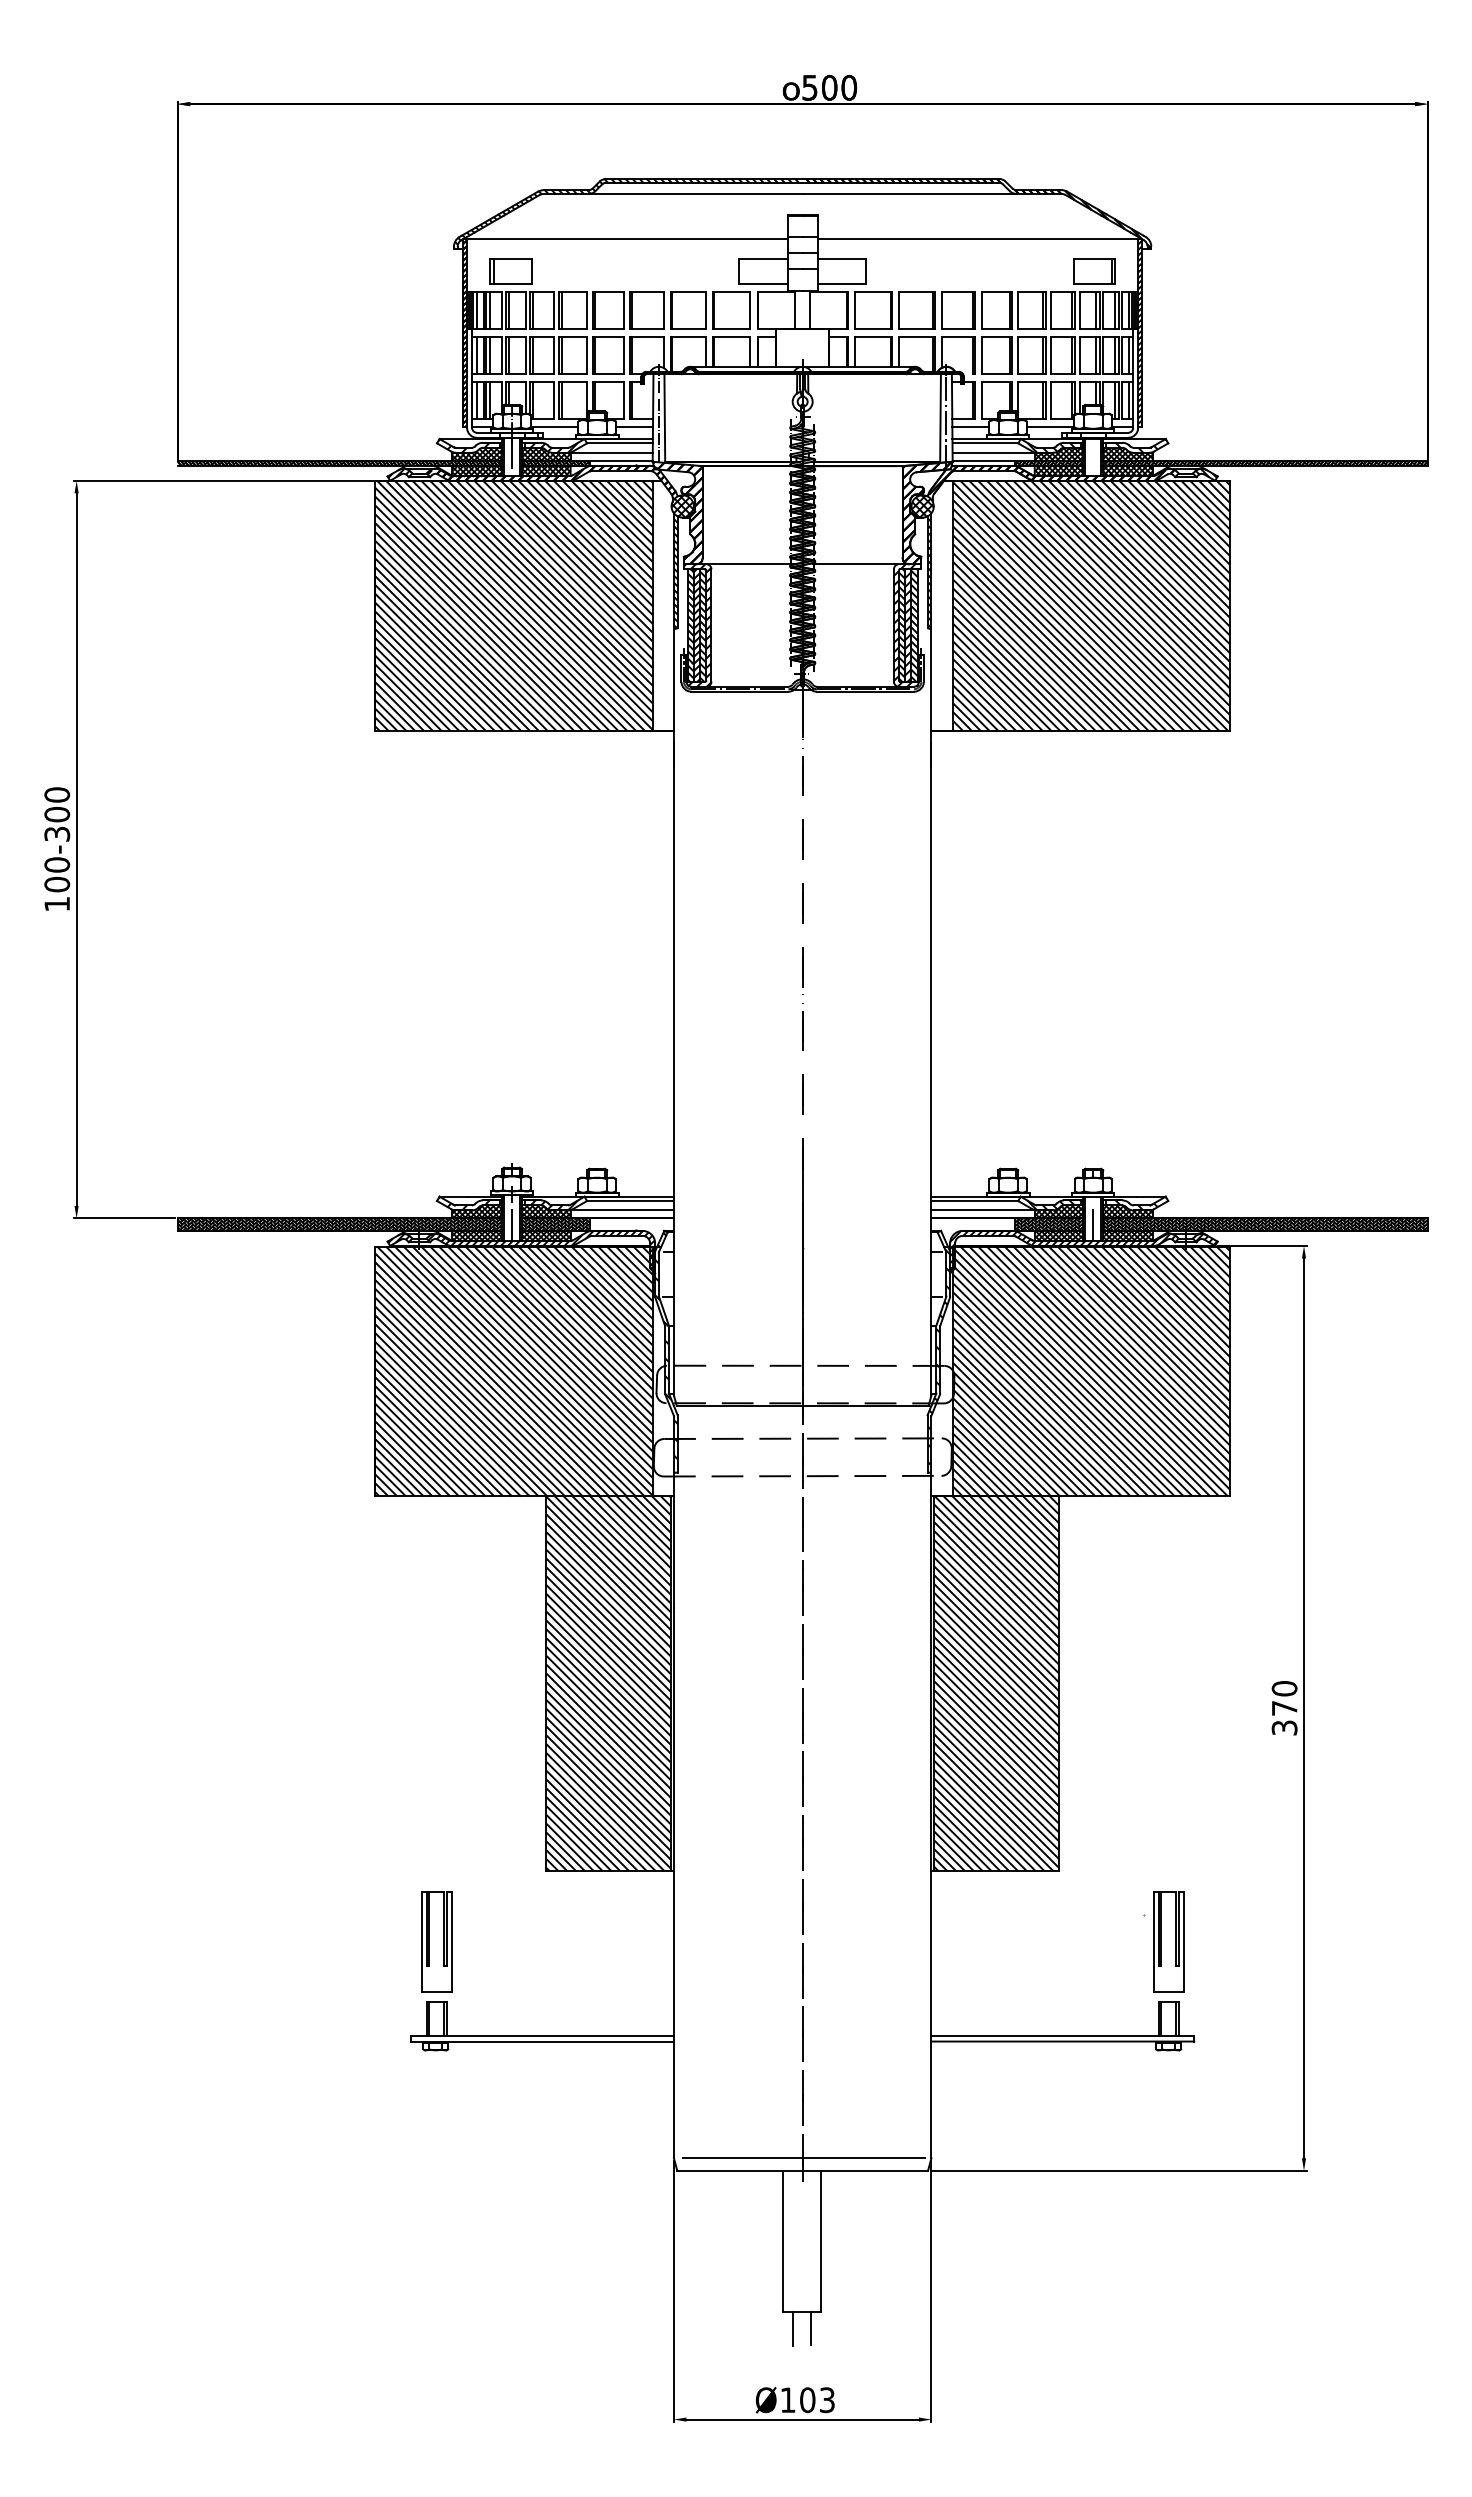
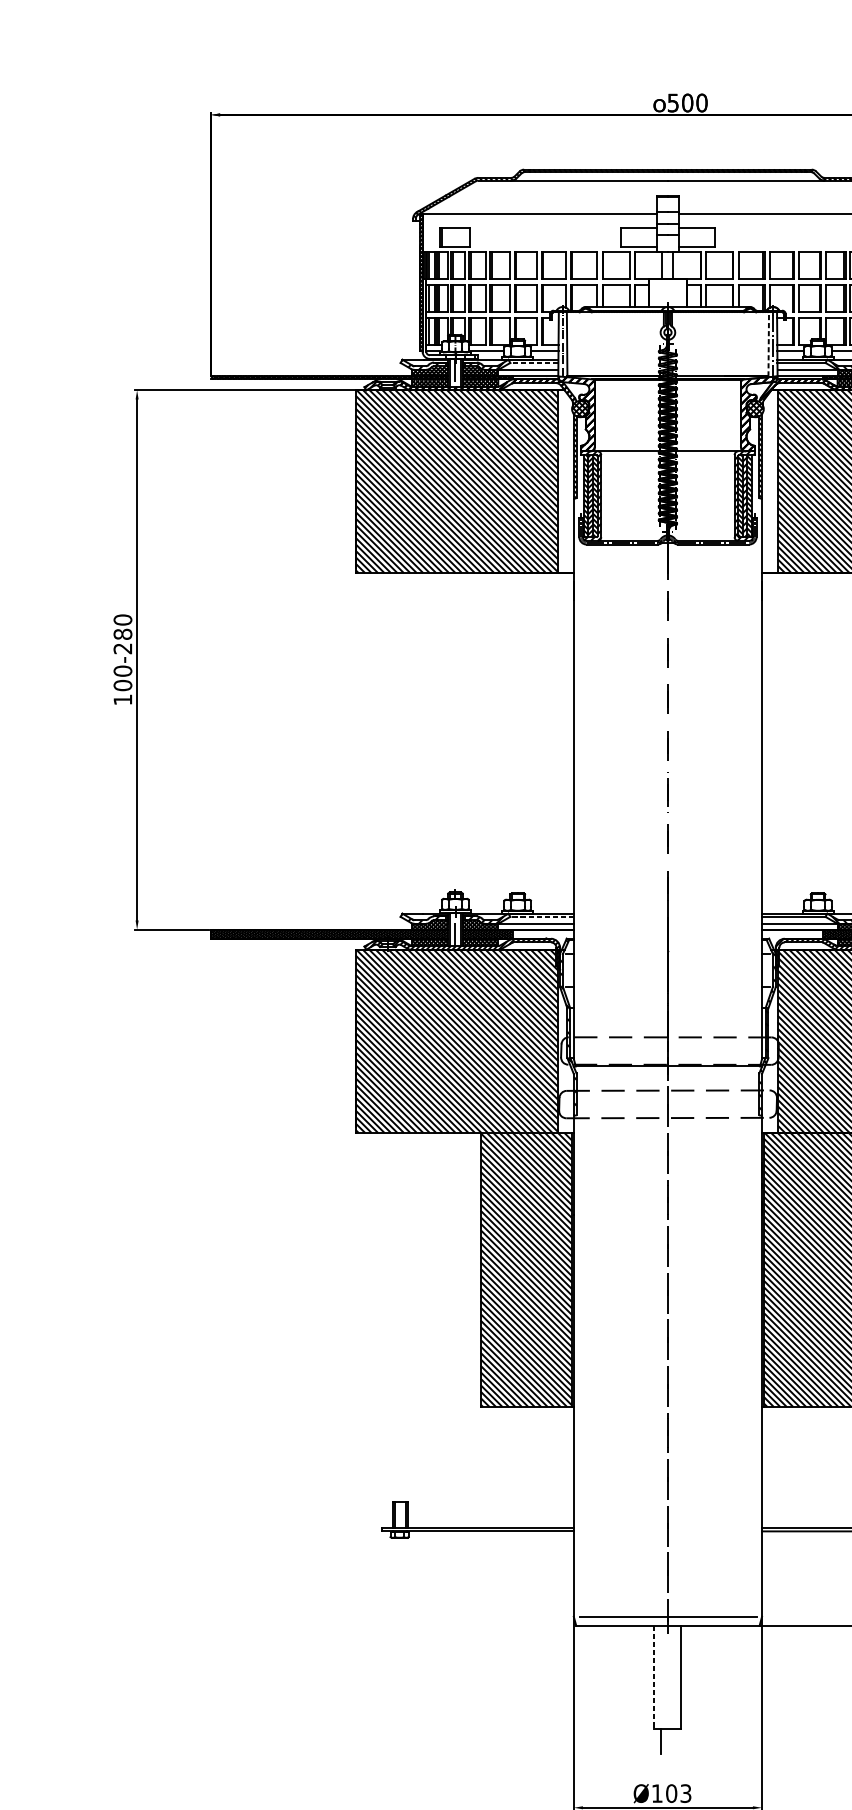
line: (940, 418) -> (768, 344), solid -> dashed
line: (619, 443) -> (534, 363), solid -> dashed
text: (57, 823) -> (123, 640), 100-300 -> 100-280
line: (630, 1201) -> (542, 917), solid -> dashed
part: (436, 1941) -> (400, 1458), removed
line: (783, 2241) -> (653, 1677), solid -> dashed
line: (810, 2328) -> (673, 1741), removed

